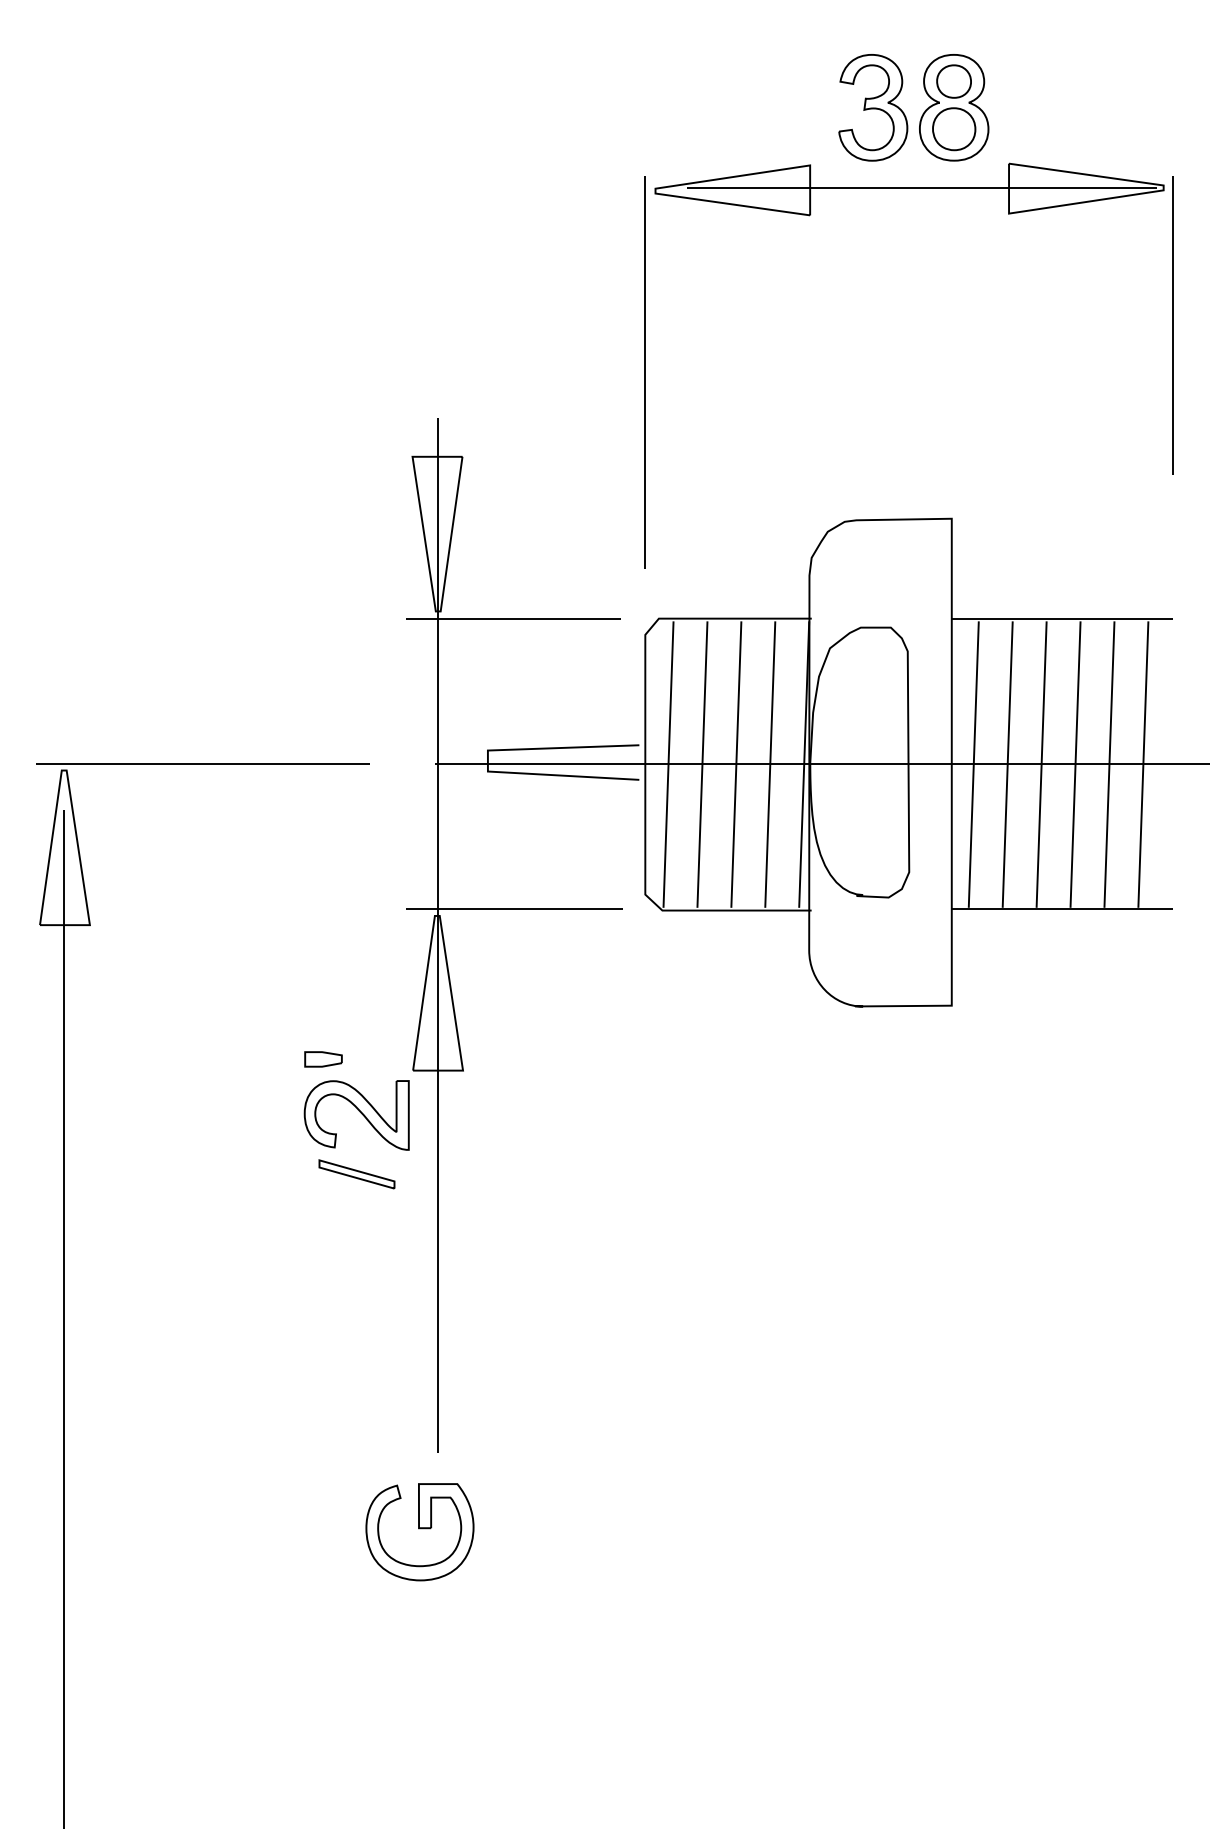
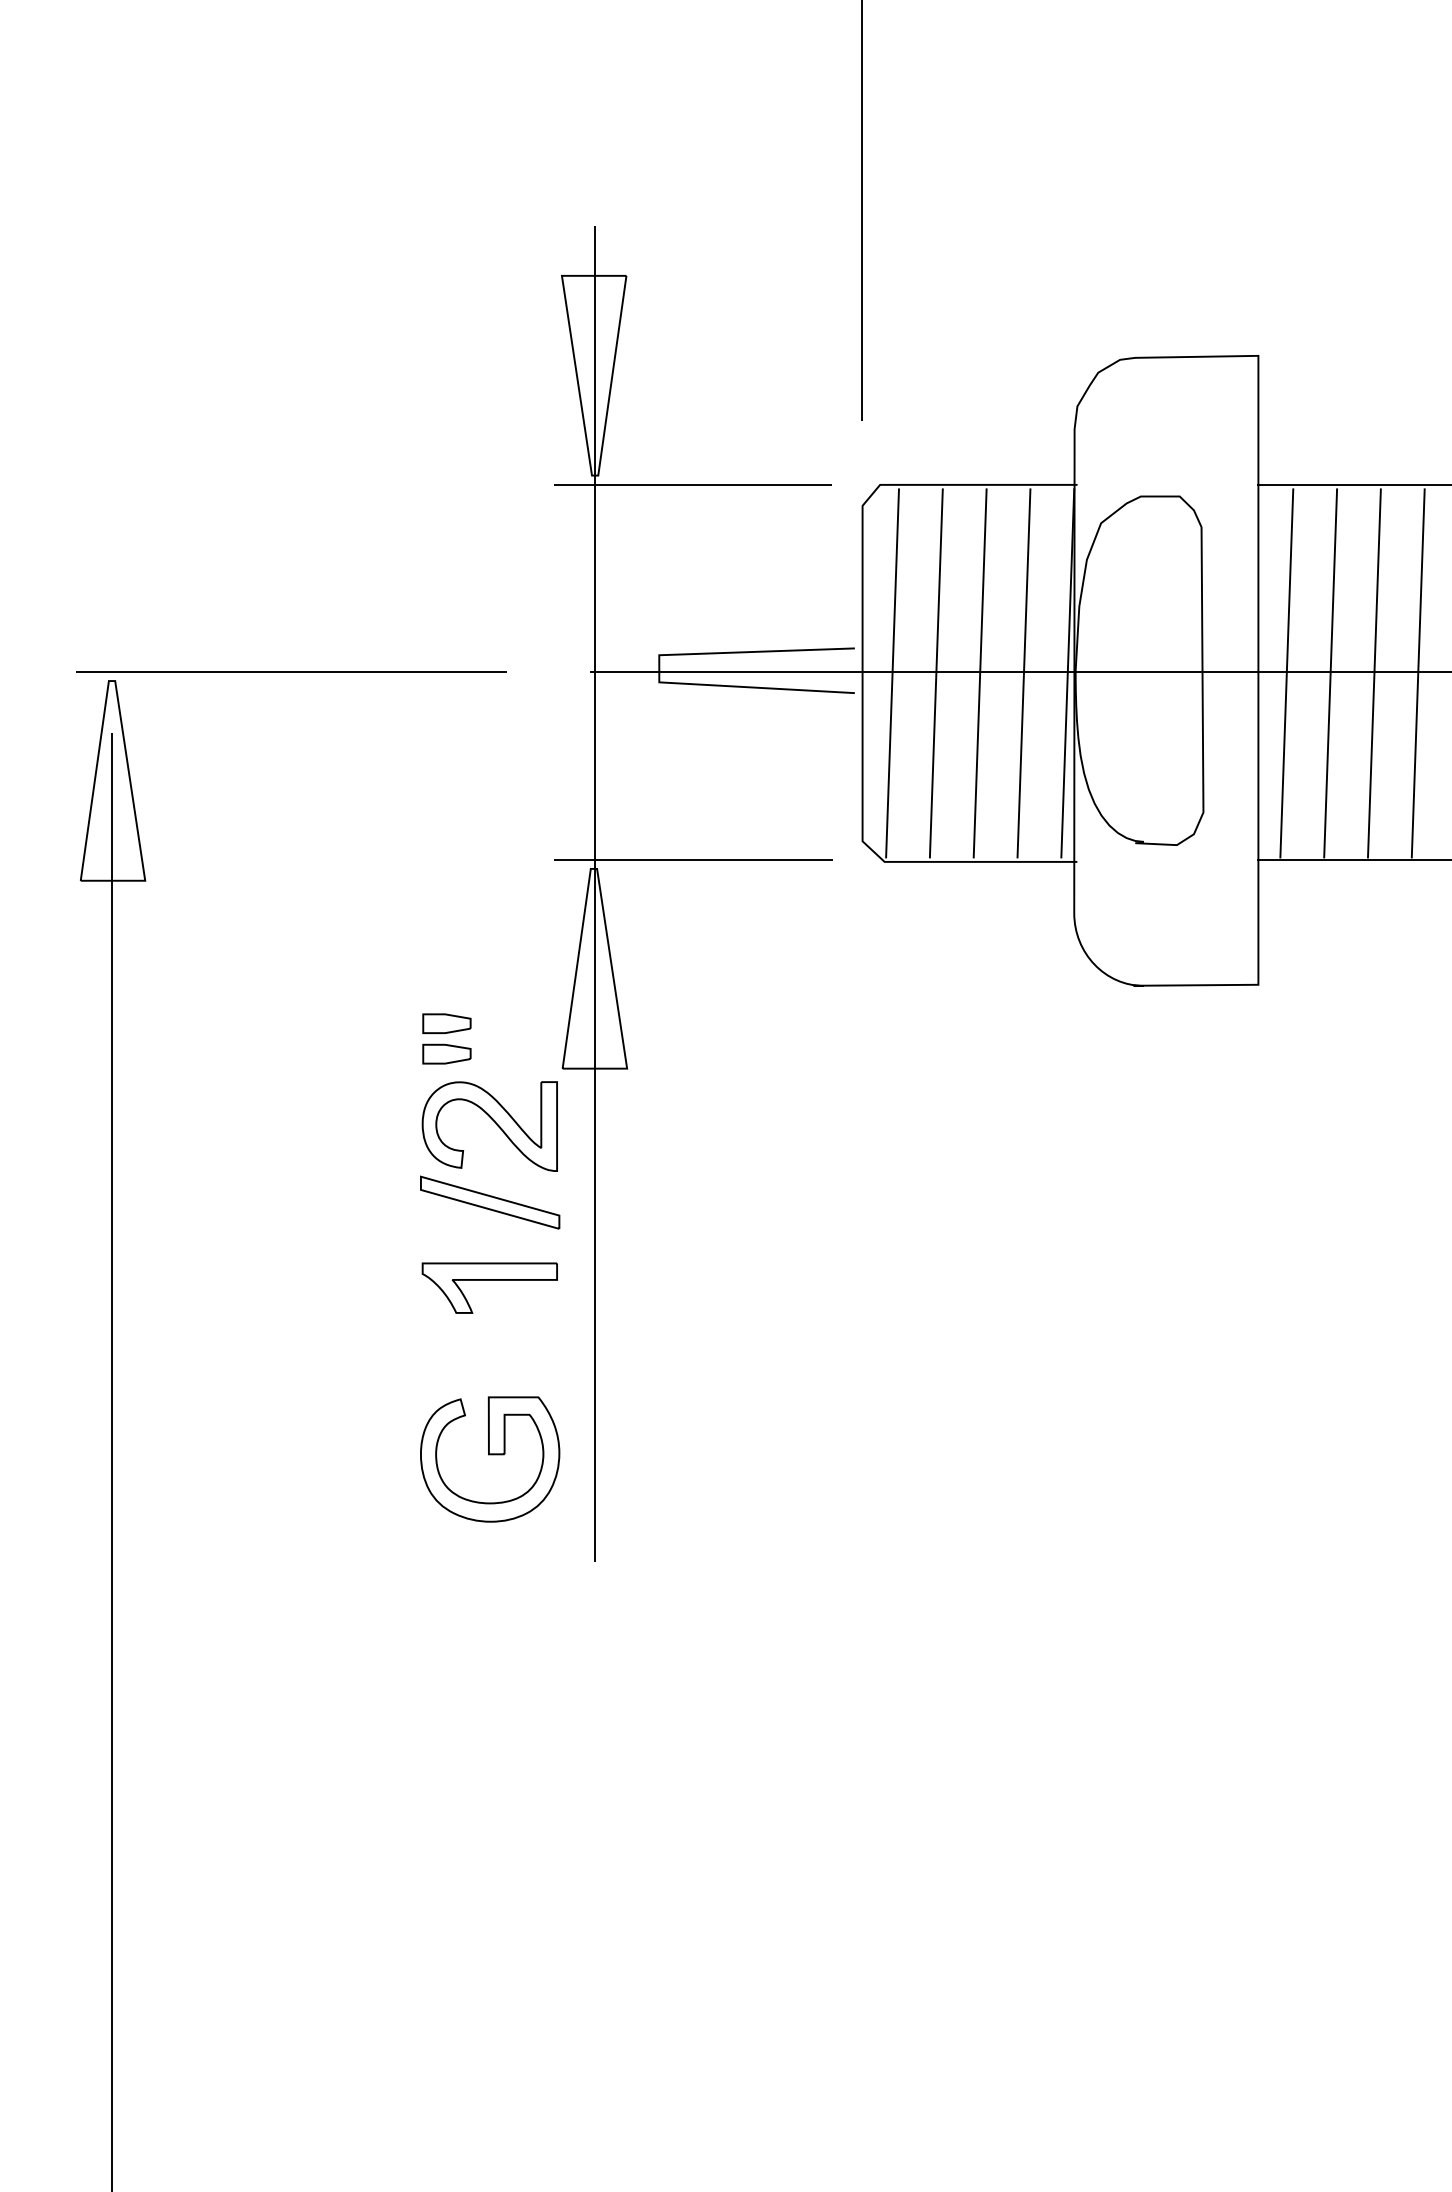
part: (323, 1035) -> (446, 1023), added
part: (356, 1174) -> (489, 1202), size x1.43
part: (356, 1240) -> (489, 1288), added
part: (419, 1532) -> (489, 1459), moved

